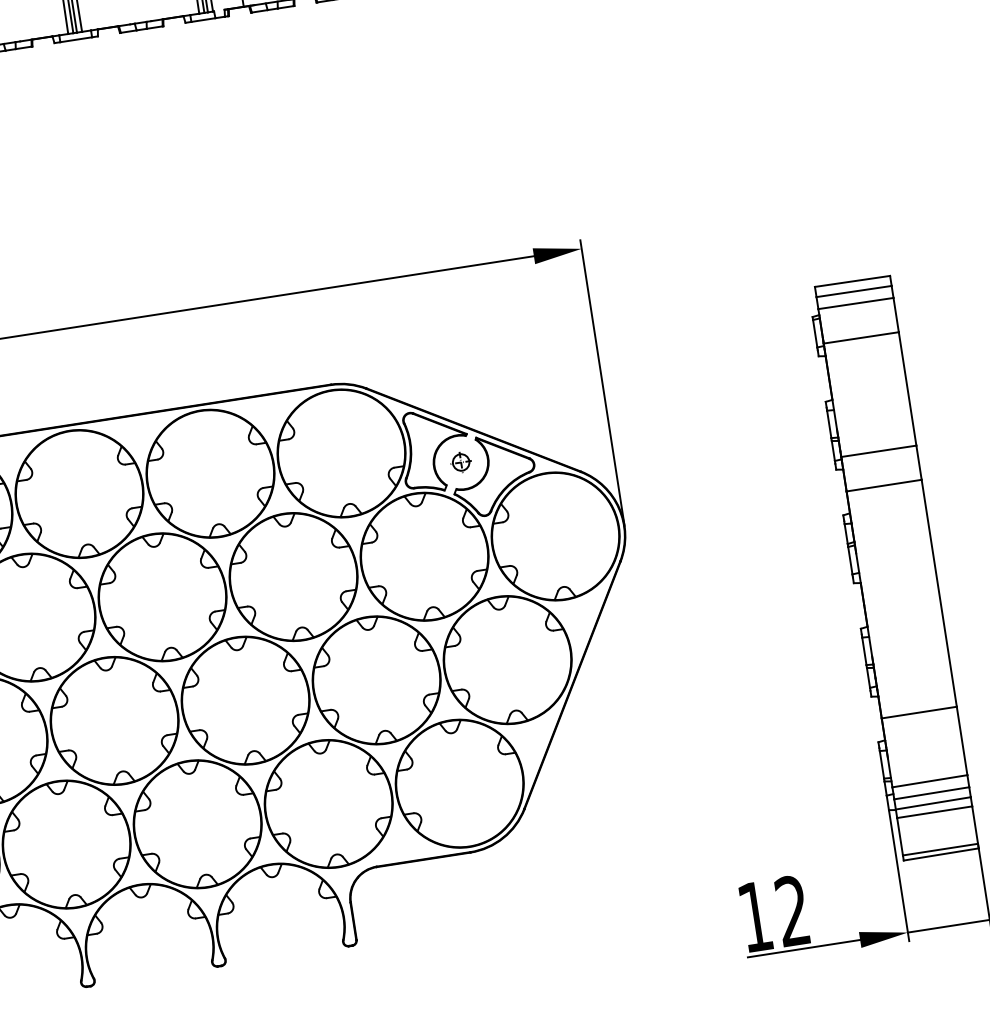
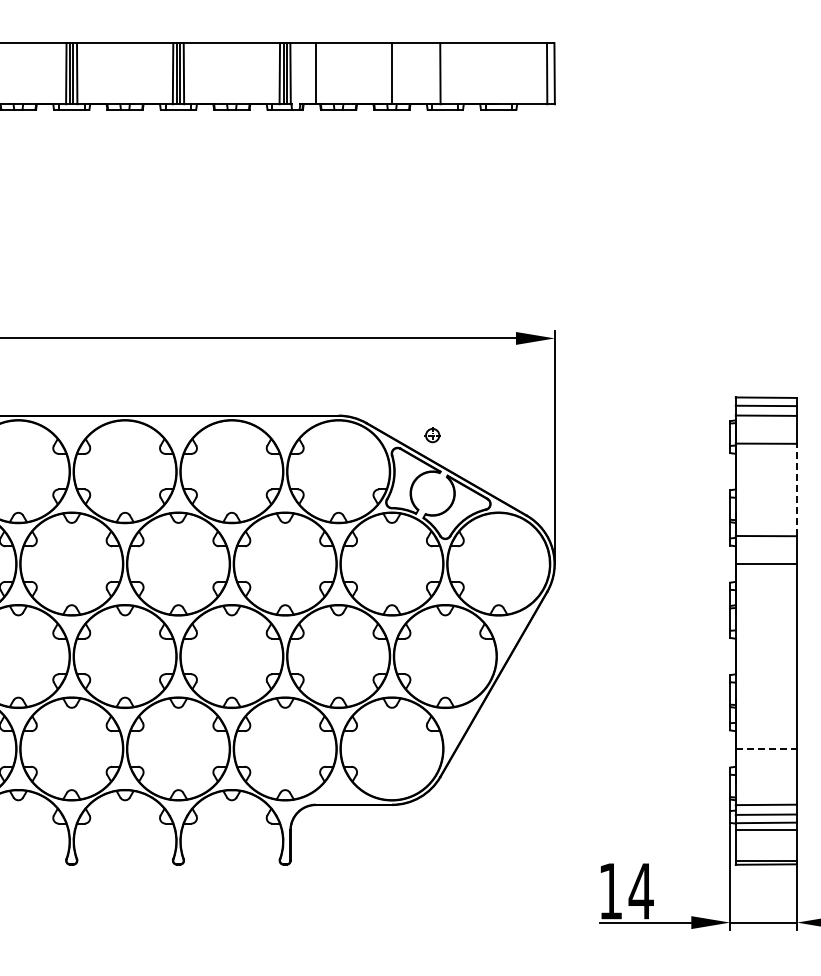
line: (906, 388) -> (796, 489), solid -> dashed
part: (460, 462) -> (432, 435), moved
line: (919, 711) -> (766, 748), solid -> dashed
text: (791, 910) -> (640, 890), 12 -> 14

